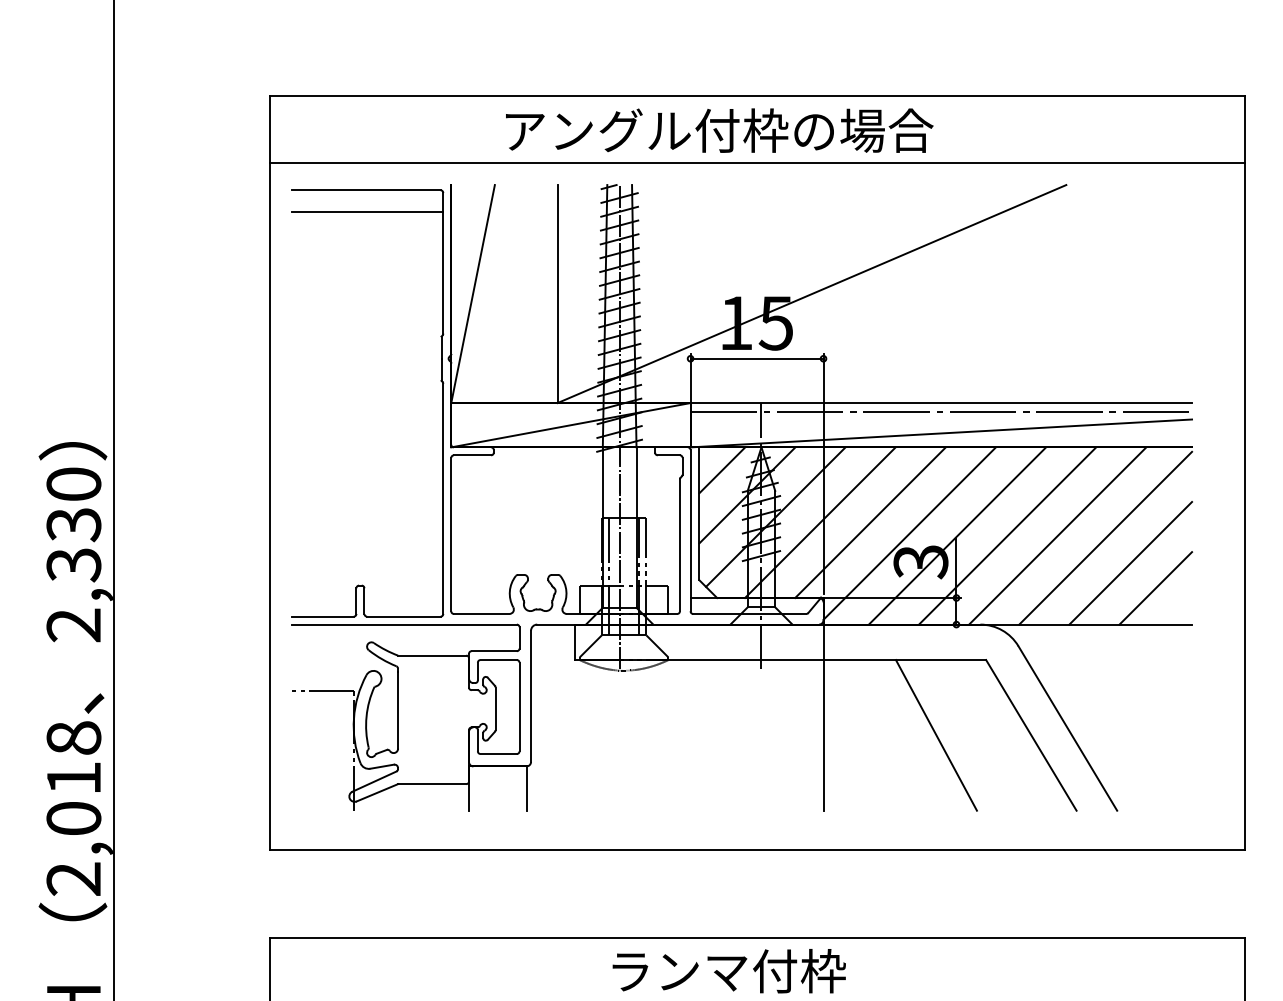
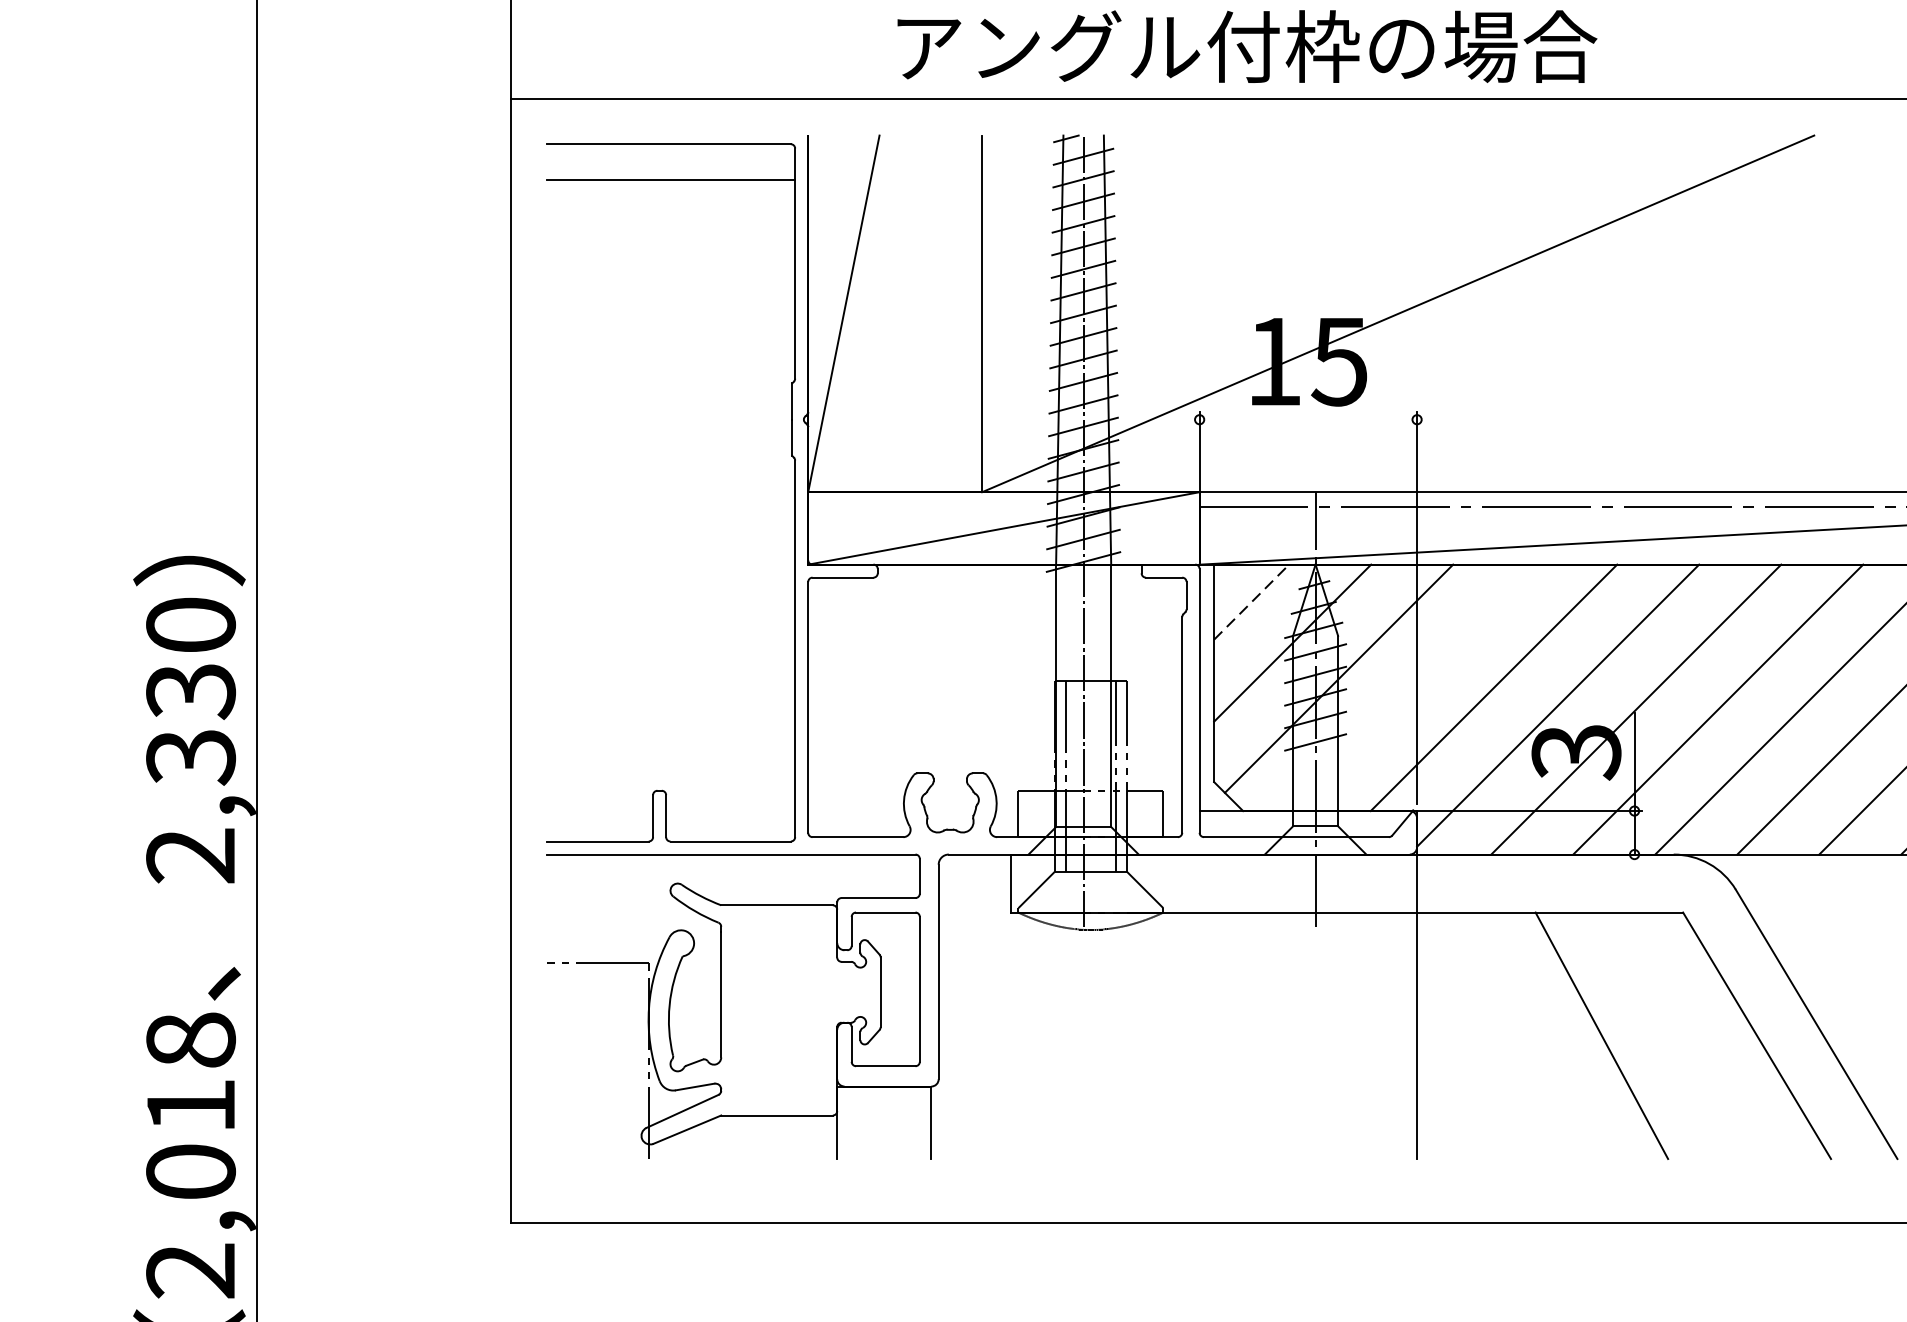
line: (756, 358) -> (1307, 419), removed
line: (722, 469) -> (1251, 600), solid -> dashed
line: (820, 522) -> (1412, 687), removed

